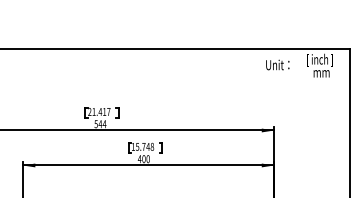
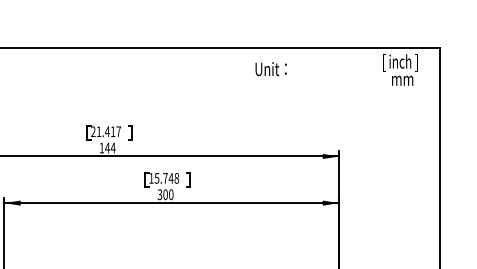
text: (277, 65) -> (270, 69), moved
text: (95, 123) -> (101, 147), 544 -> 144
text: (139, 158) -> (159, 194), 400 -> 300

